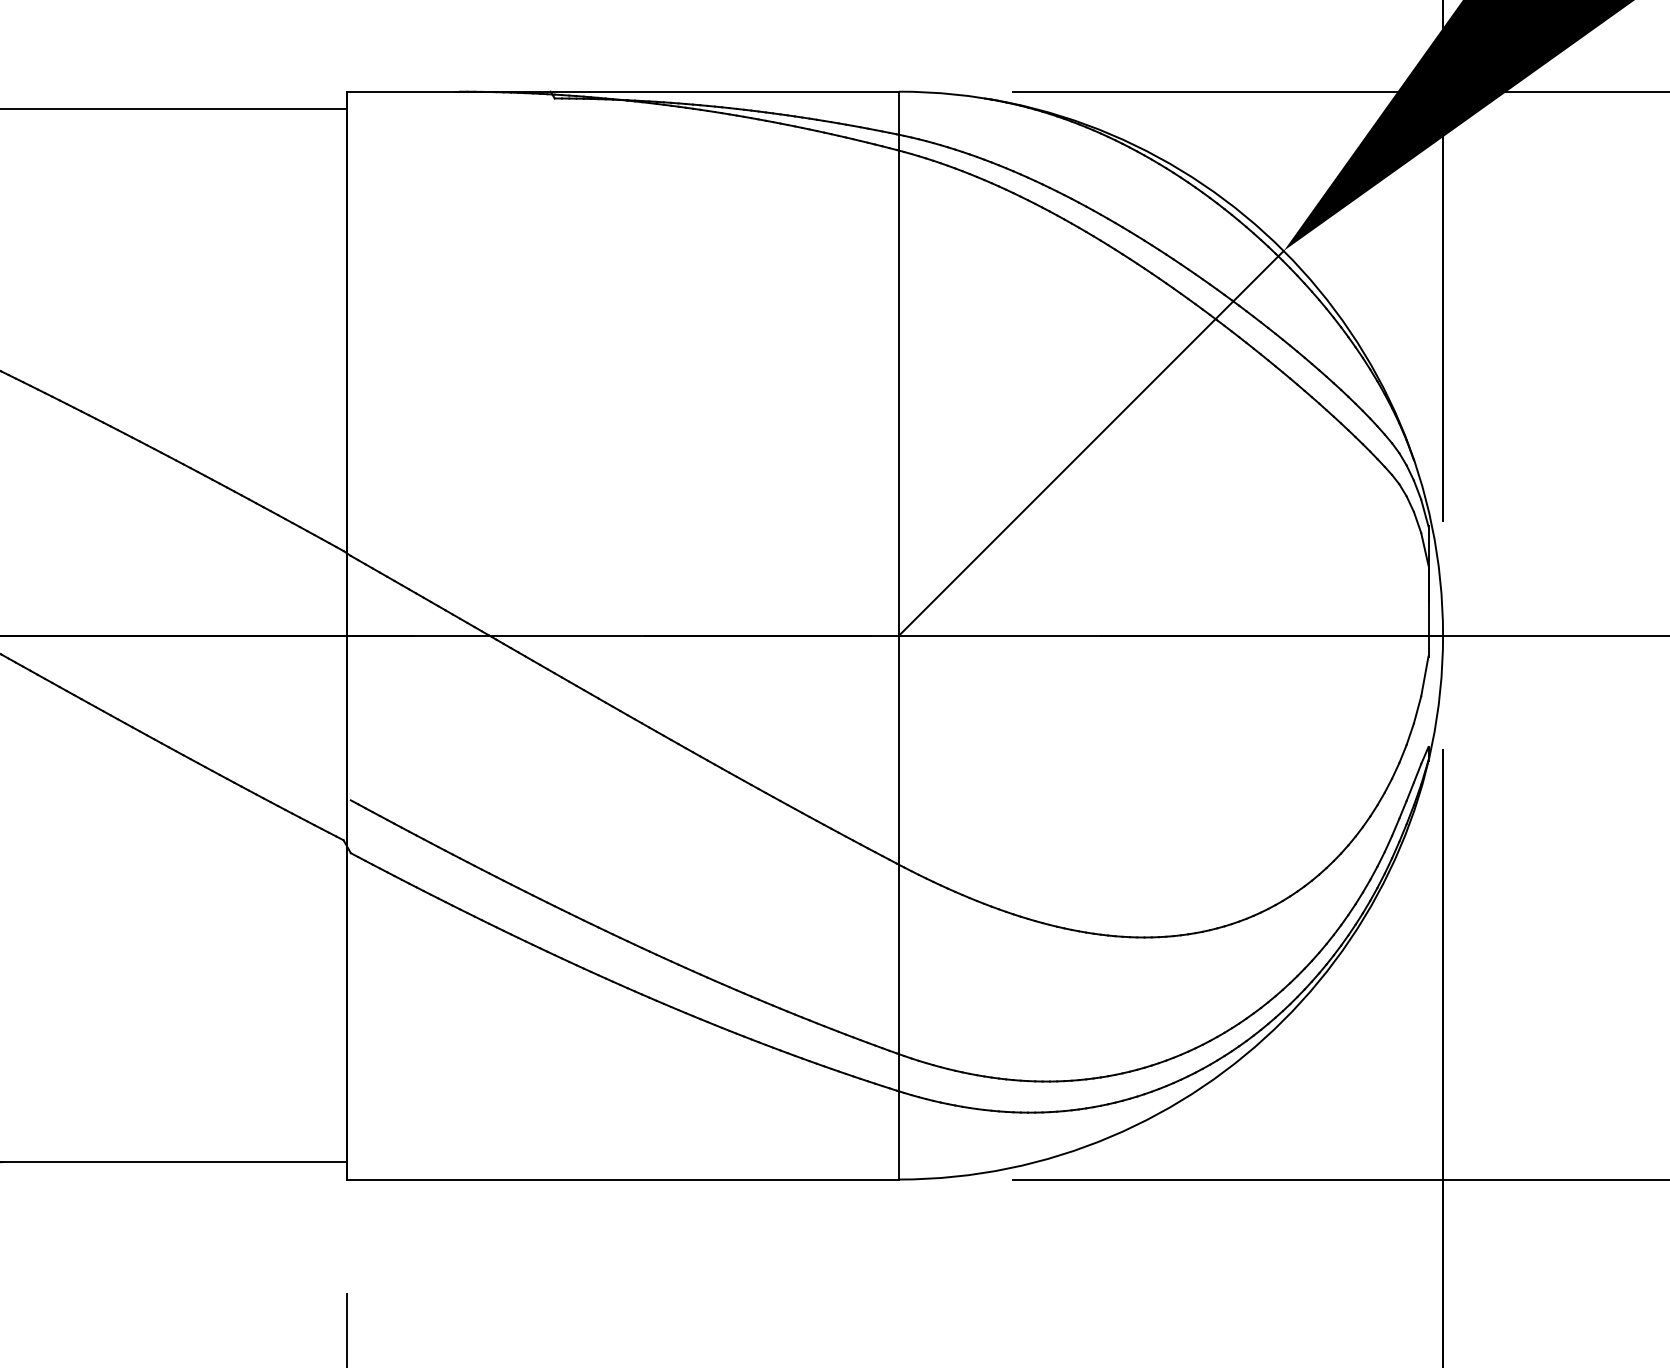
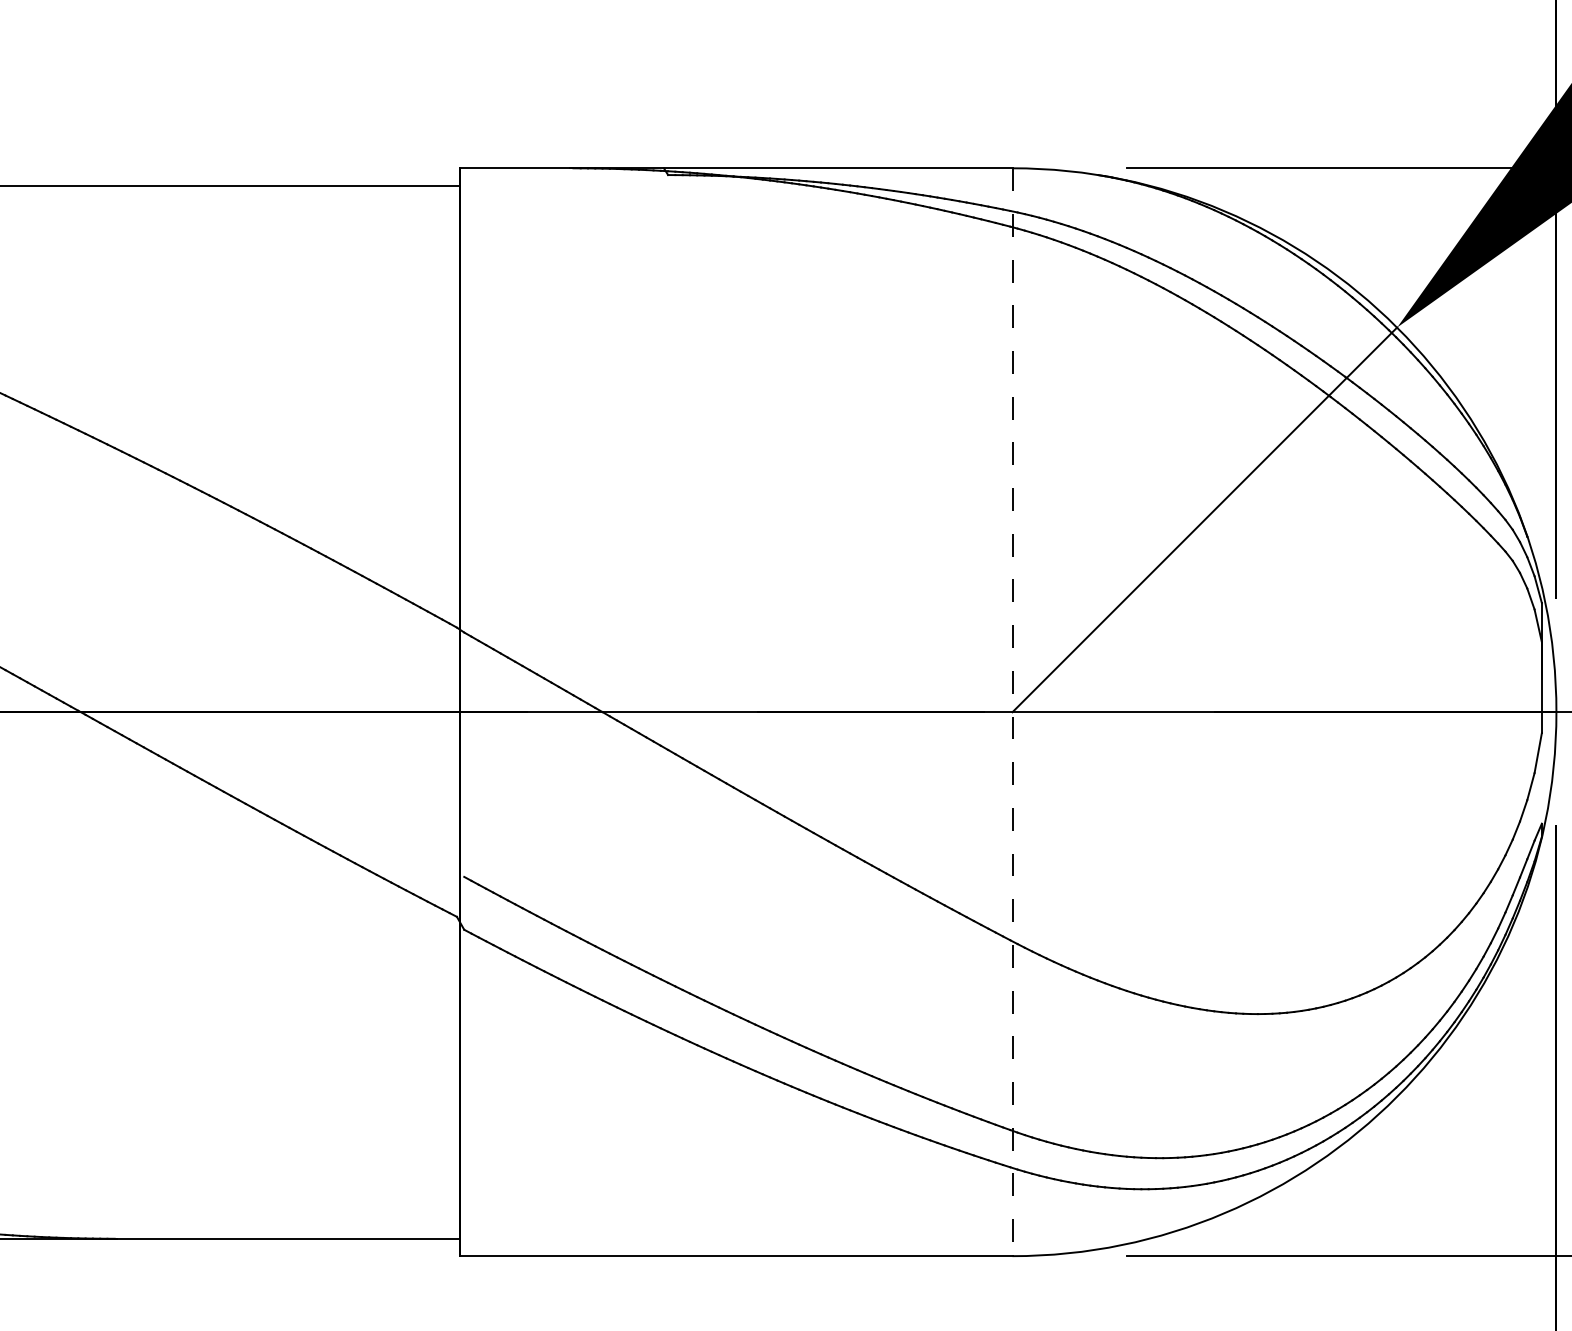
line: (899, 635) -> (1012, 712), solid -> dashed

